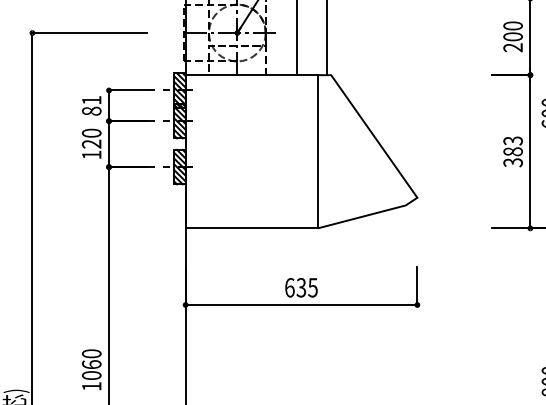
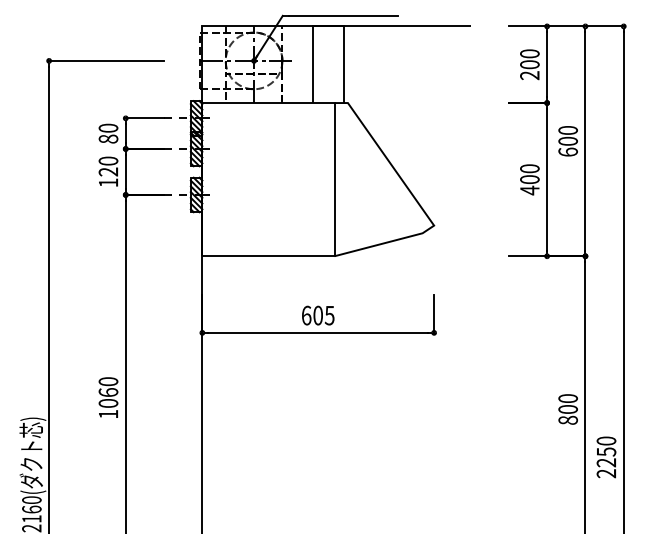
text: (91, 99) -> (108, 127), 81 -> 80
text: (512, 151) -> (529, 179), 383 -> 400
text: (300, 287) -> (317, 315), 635 -> 605

